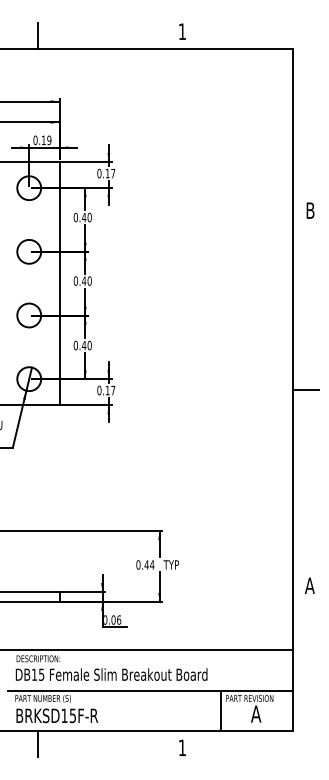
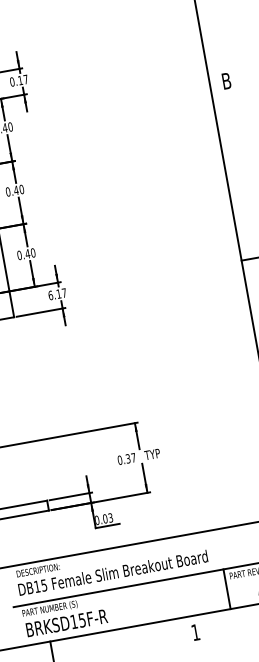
text: (99, 389) -> (50, 294), 0.17 -> 6.17
text: (149, 564) -> (130, 457), 0.44 -> 0.37
text: (119, 619) -> (111, 517), 0.06 -> 0.03

